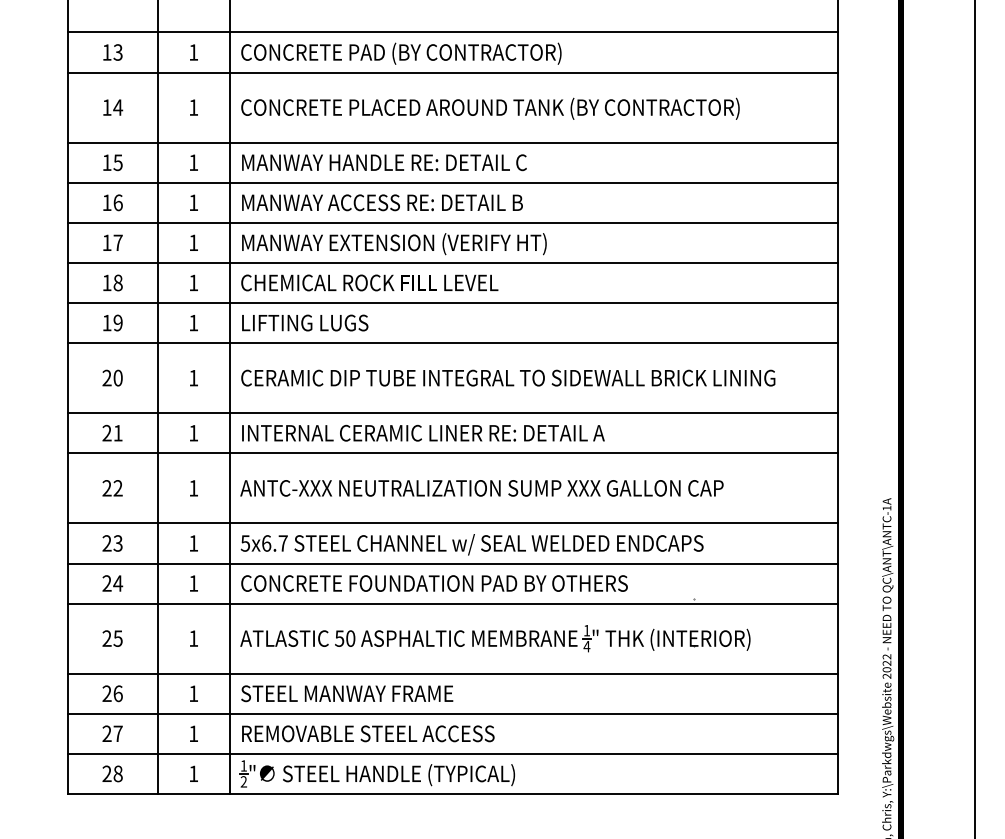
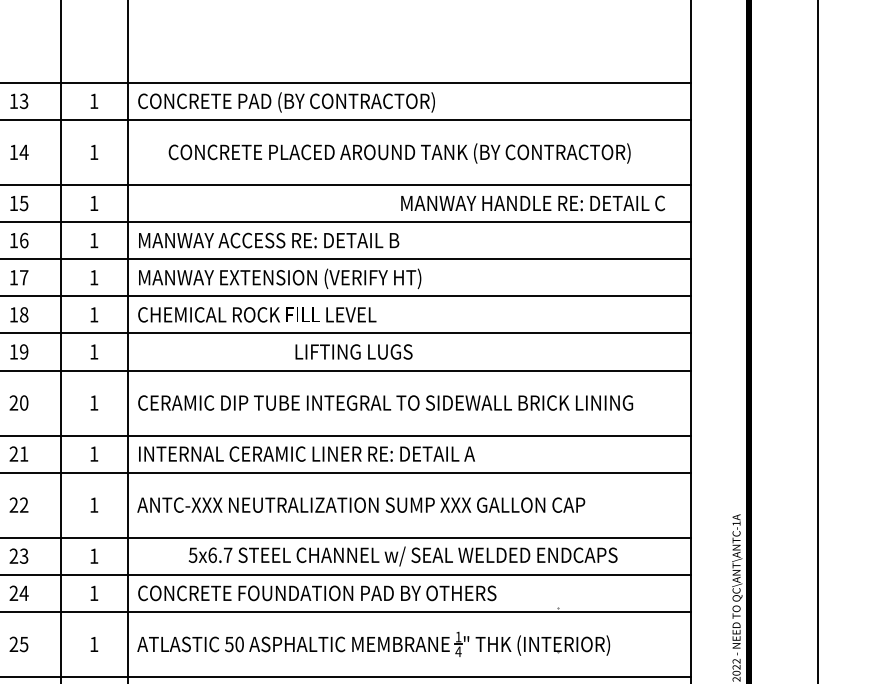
text: (490, 108) -> (399, 153), moved
text: (384, 162) -> (533, 203), moved
text: (305, 322) -> (354, 351), moved
text: (471, 544) -> (402, 556), moved

